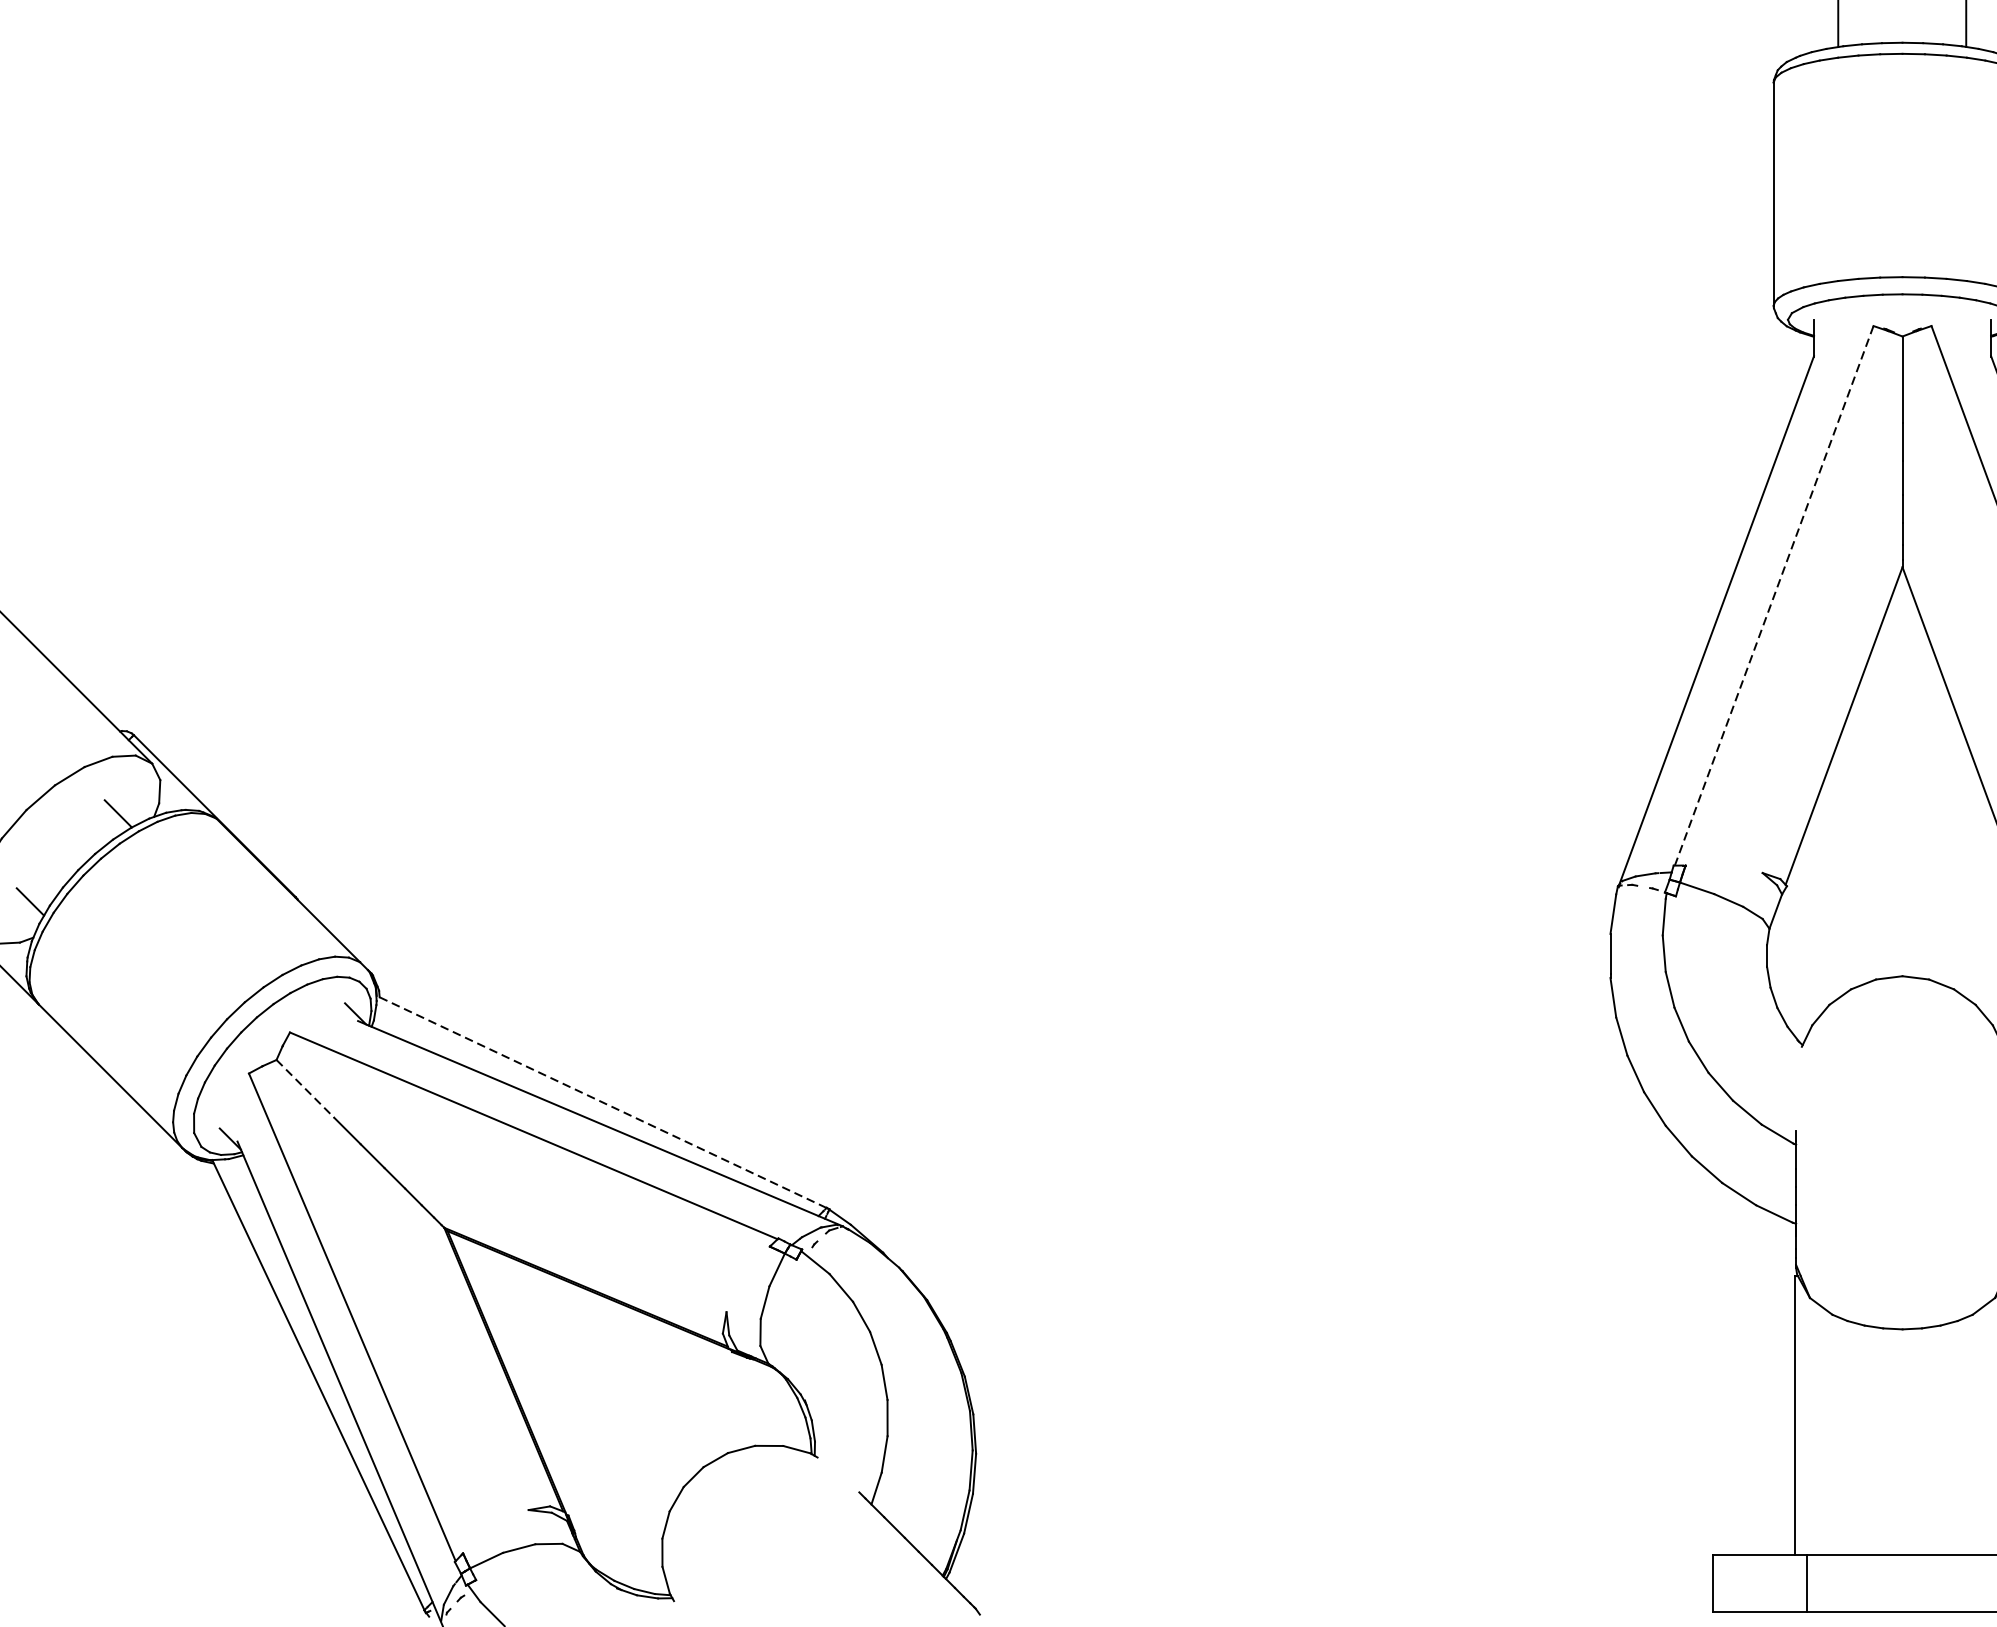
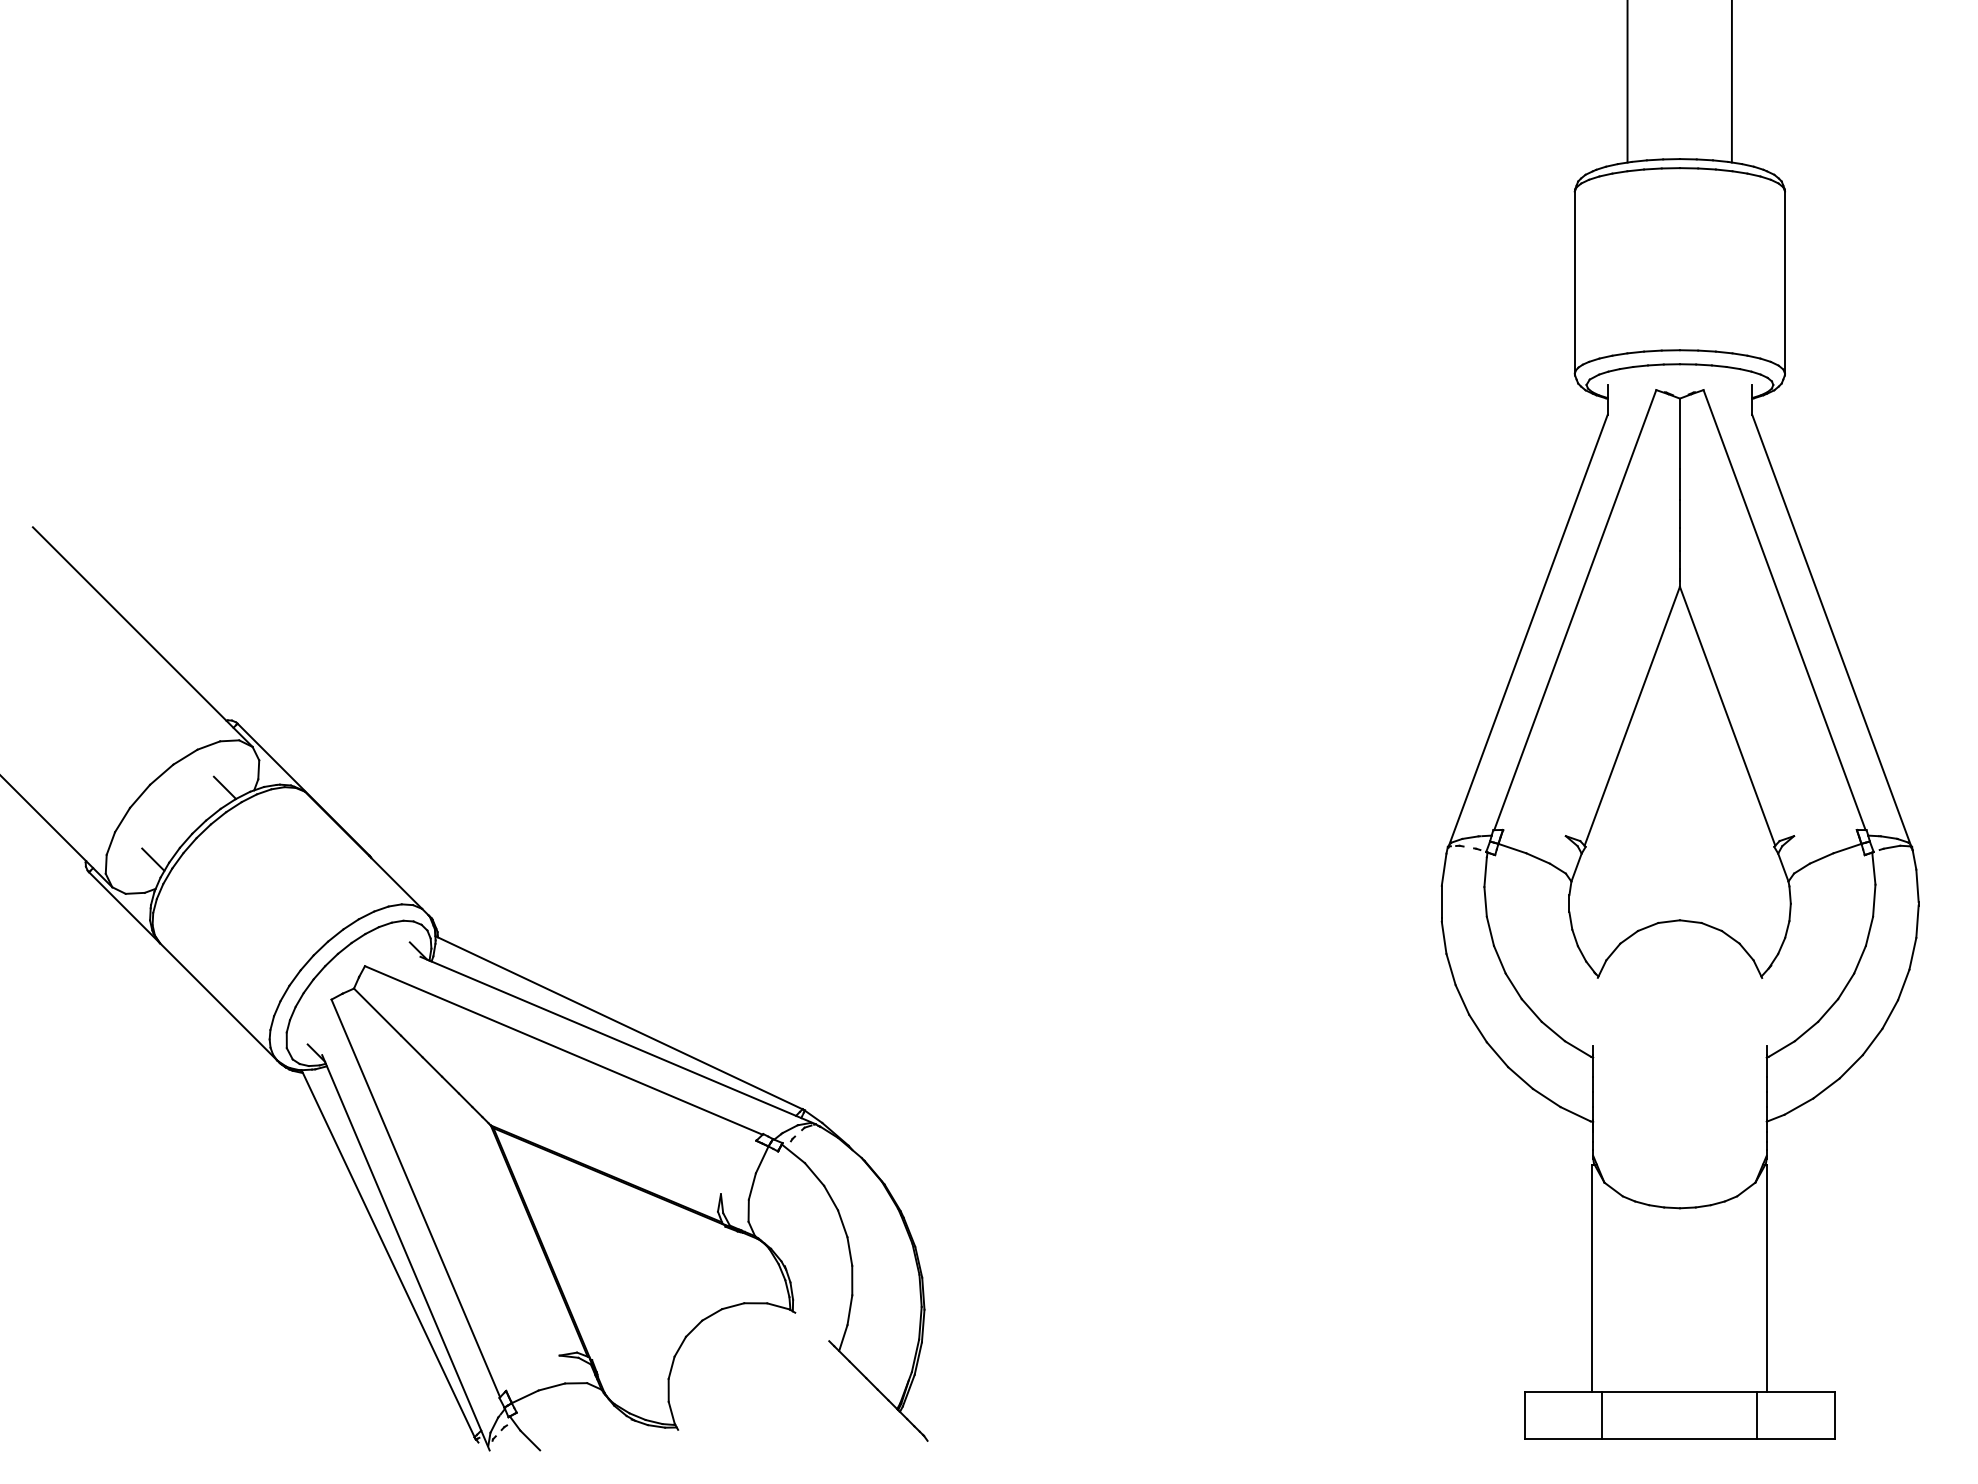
line: (1774, 596) -> (1575, 610), dashed -> solid
line: (305, 1089) -> (377, 1012), dashed -> solid
line: (600, 1101) -> (618, 1022), dashed -> solid

